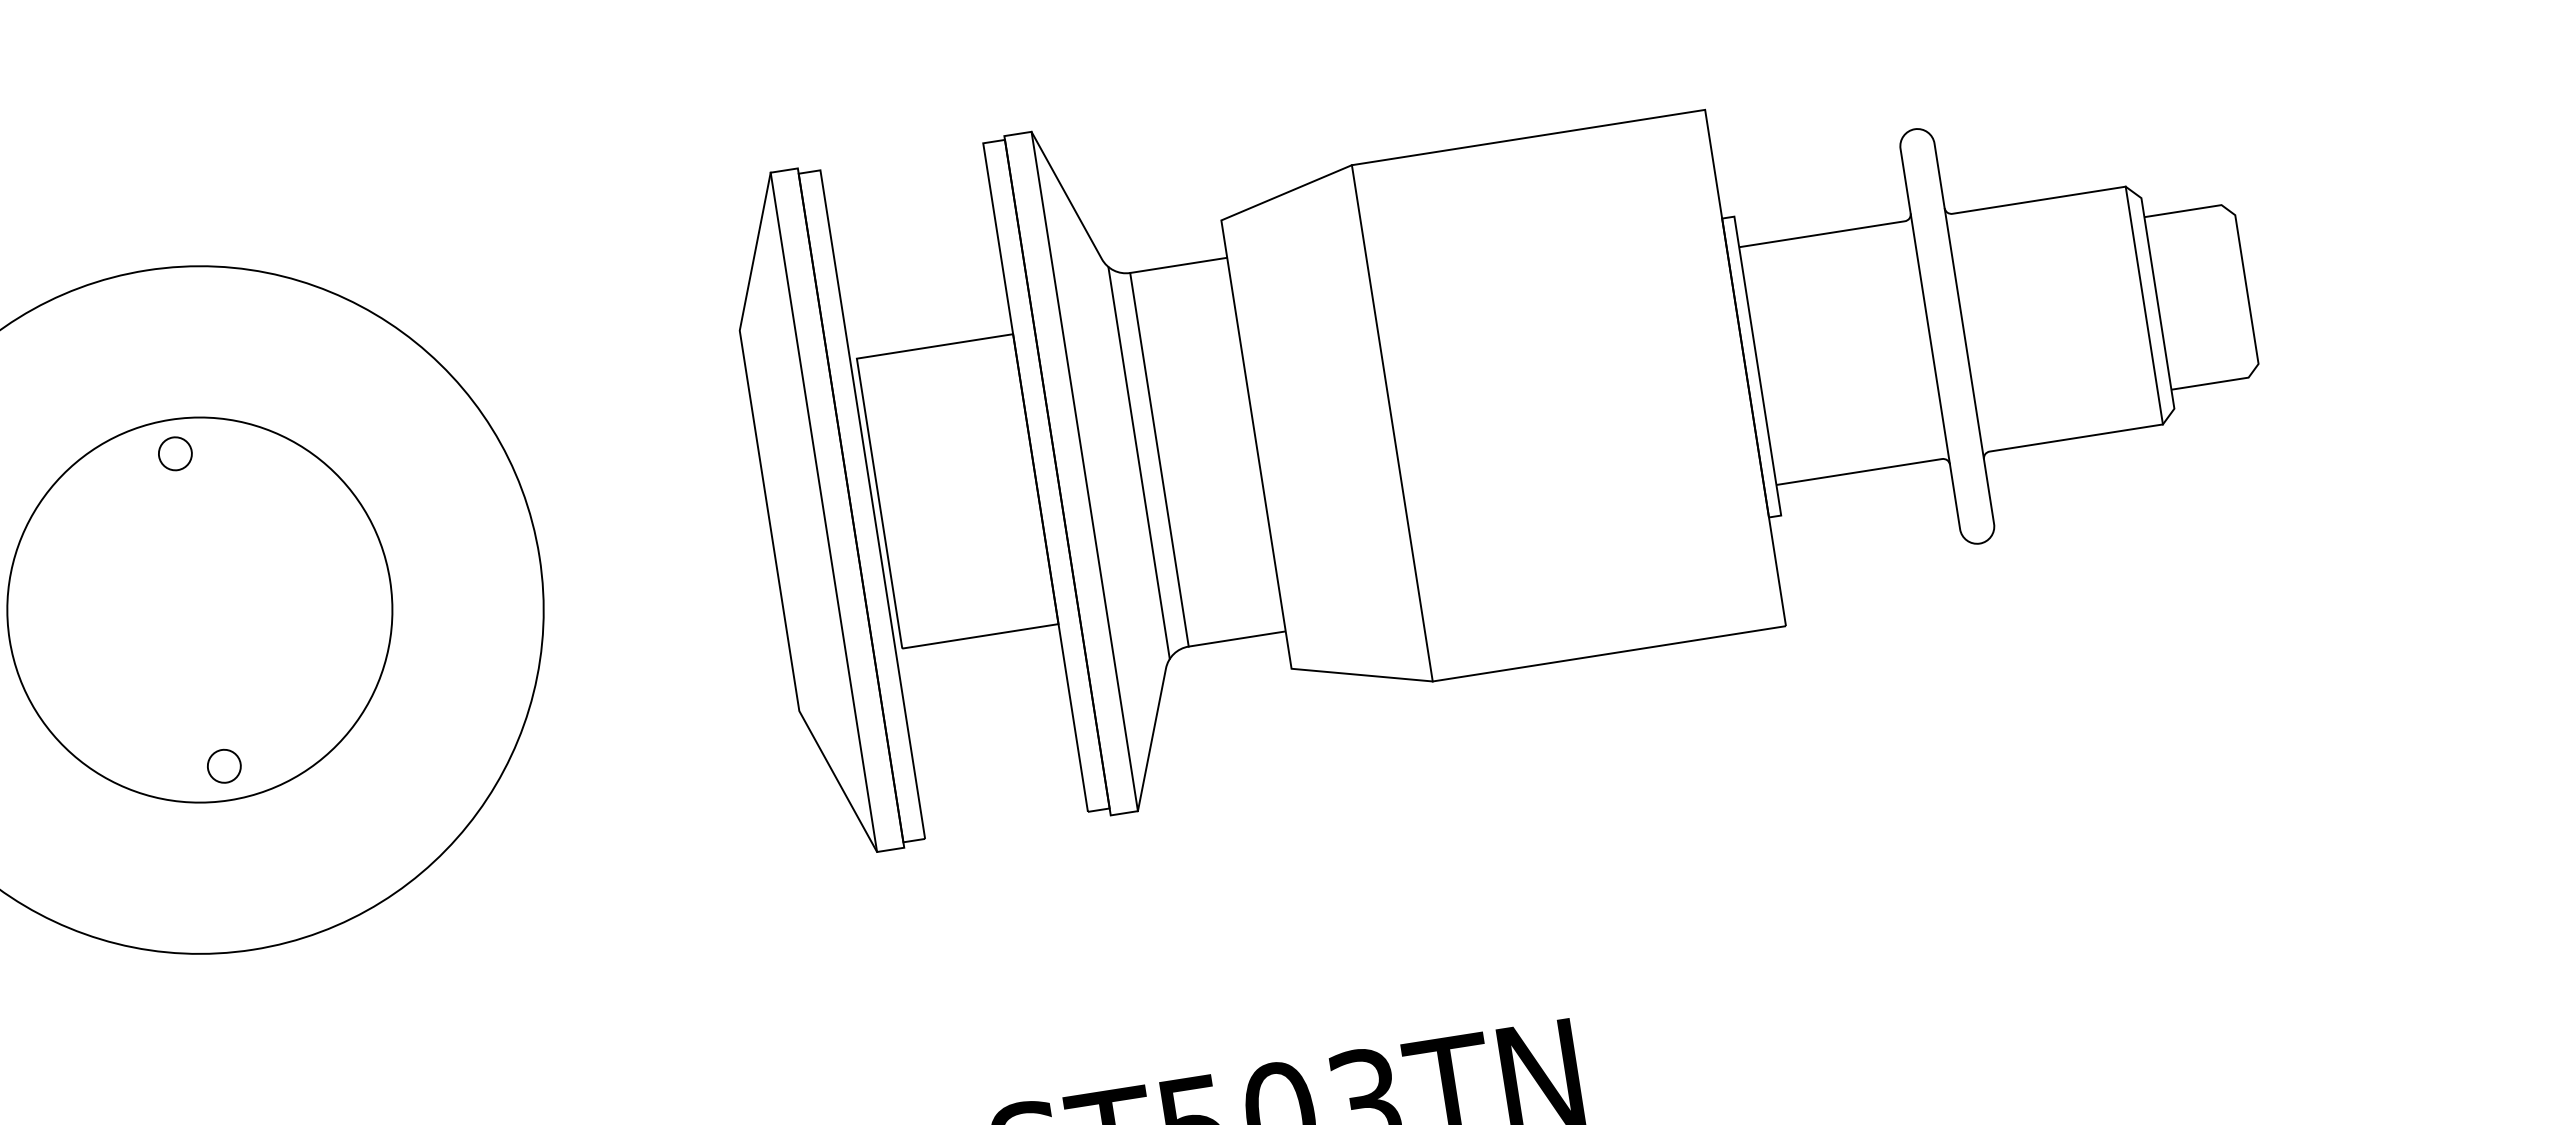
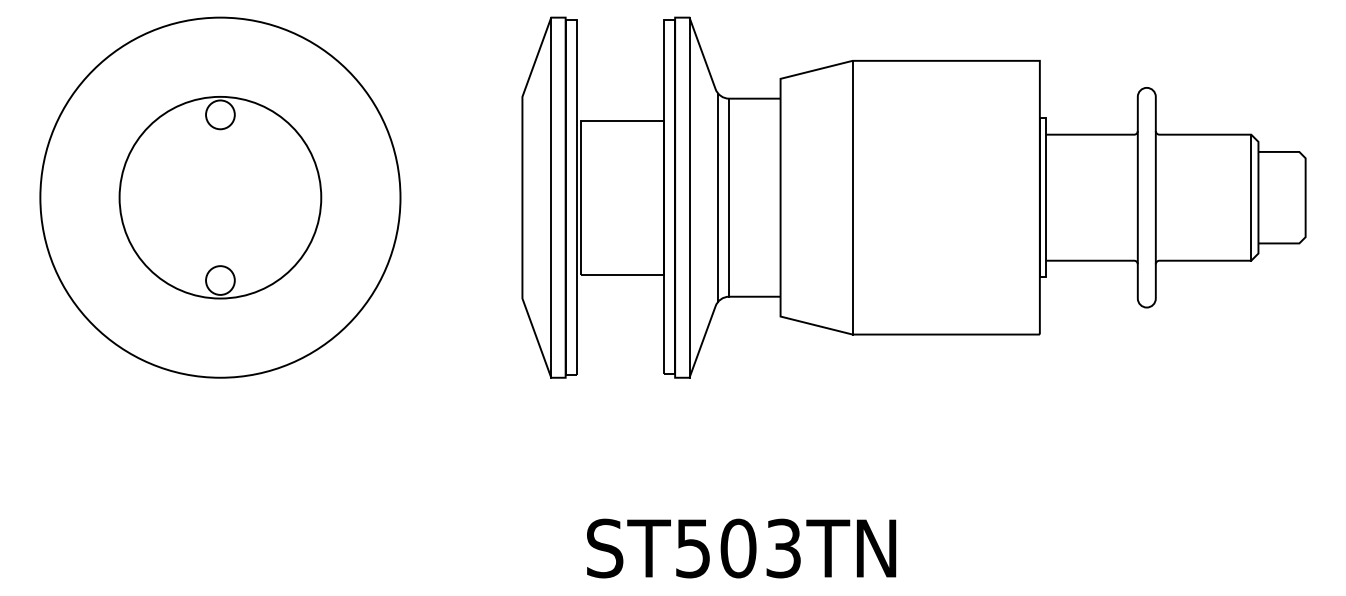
circle: (175, 453) -> (220, 114), size x1.67
circle: (224, 766) -> (220, 280), size x1.67

